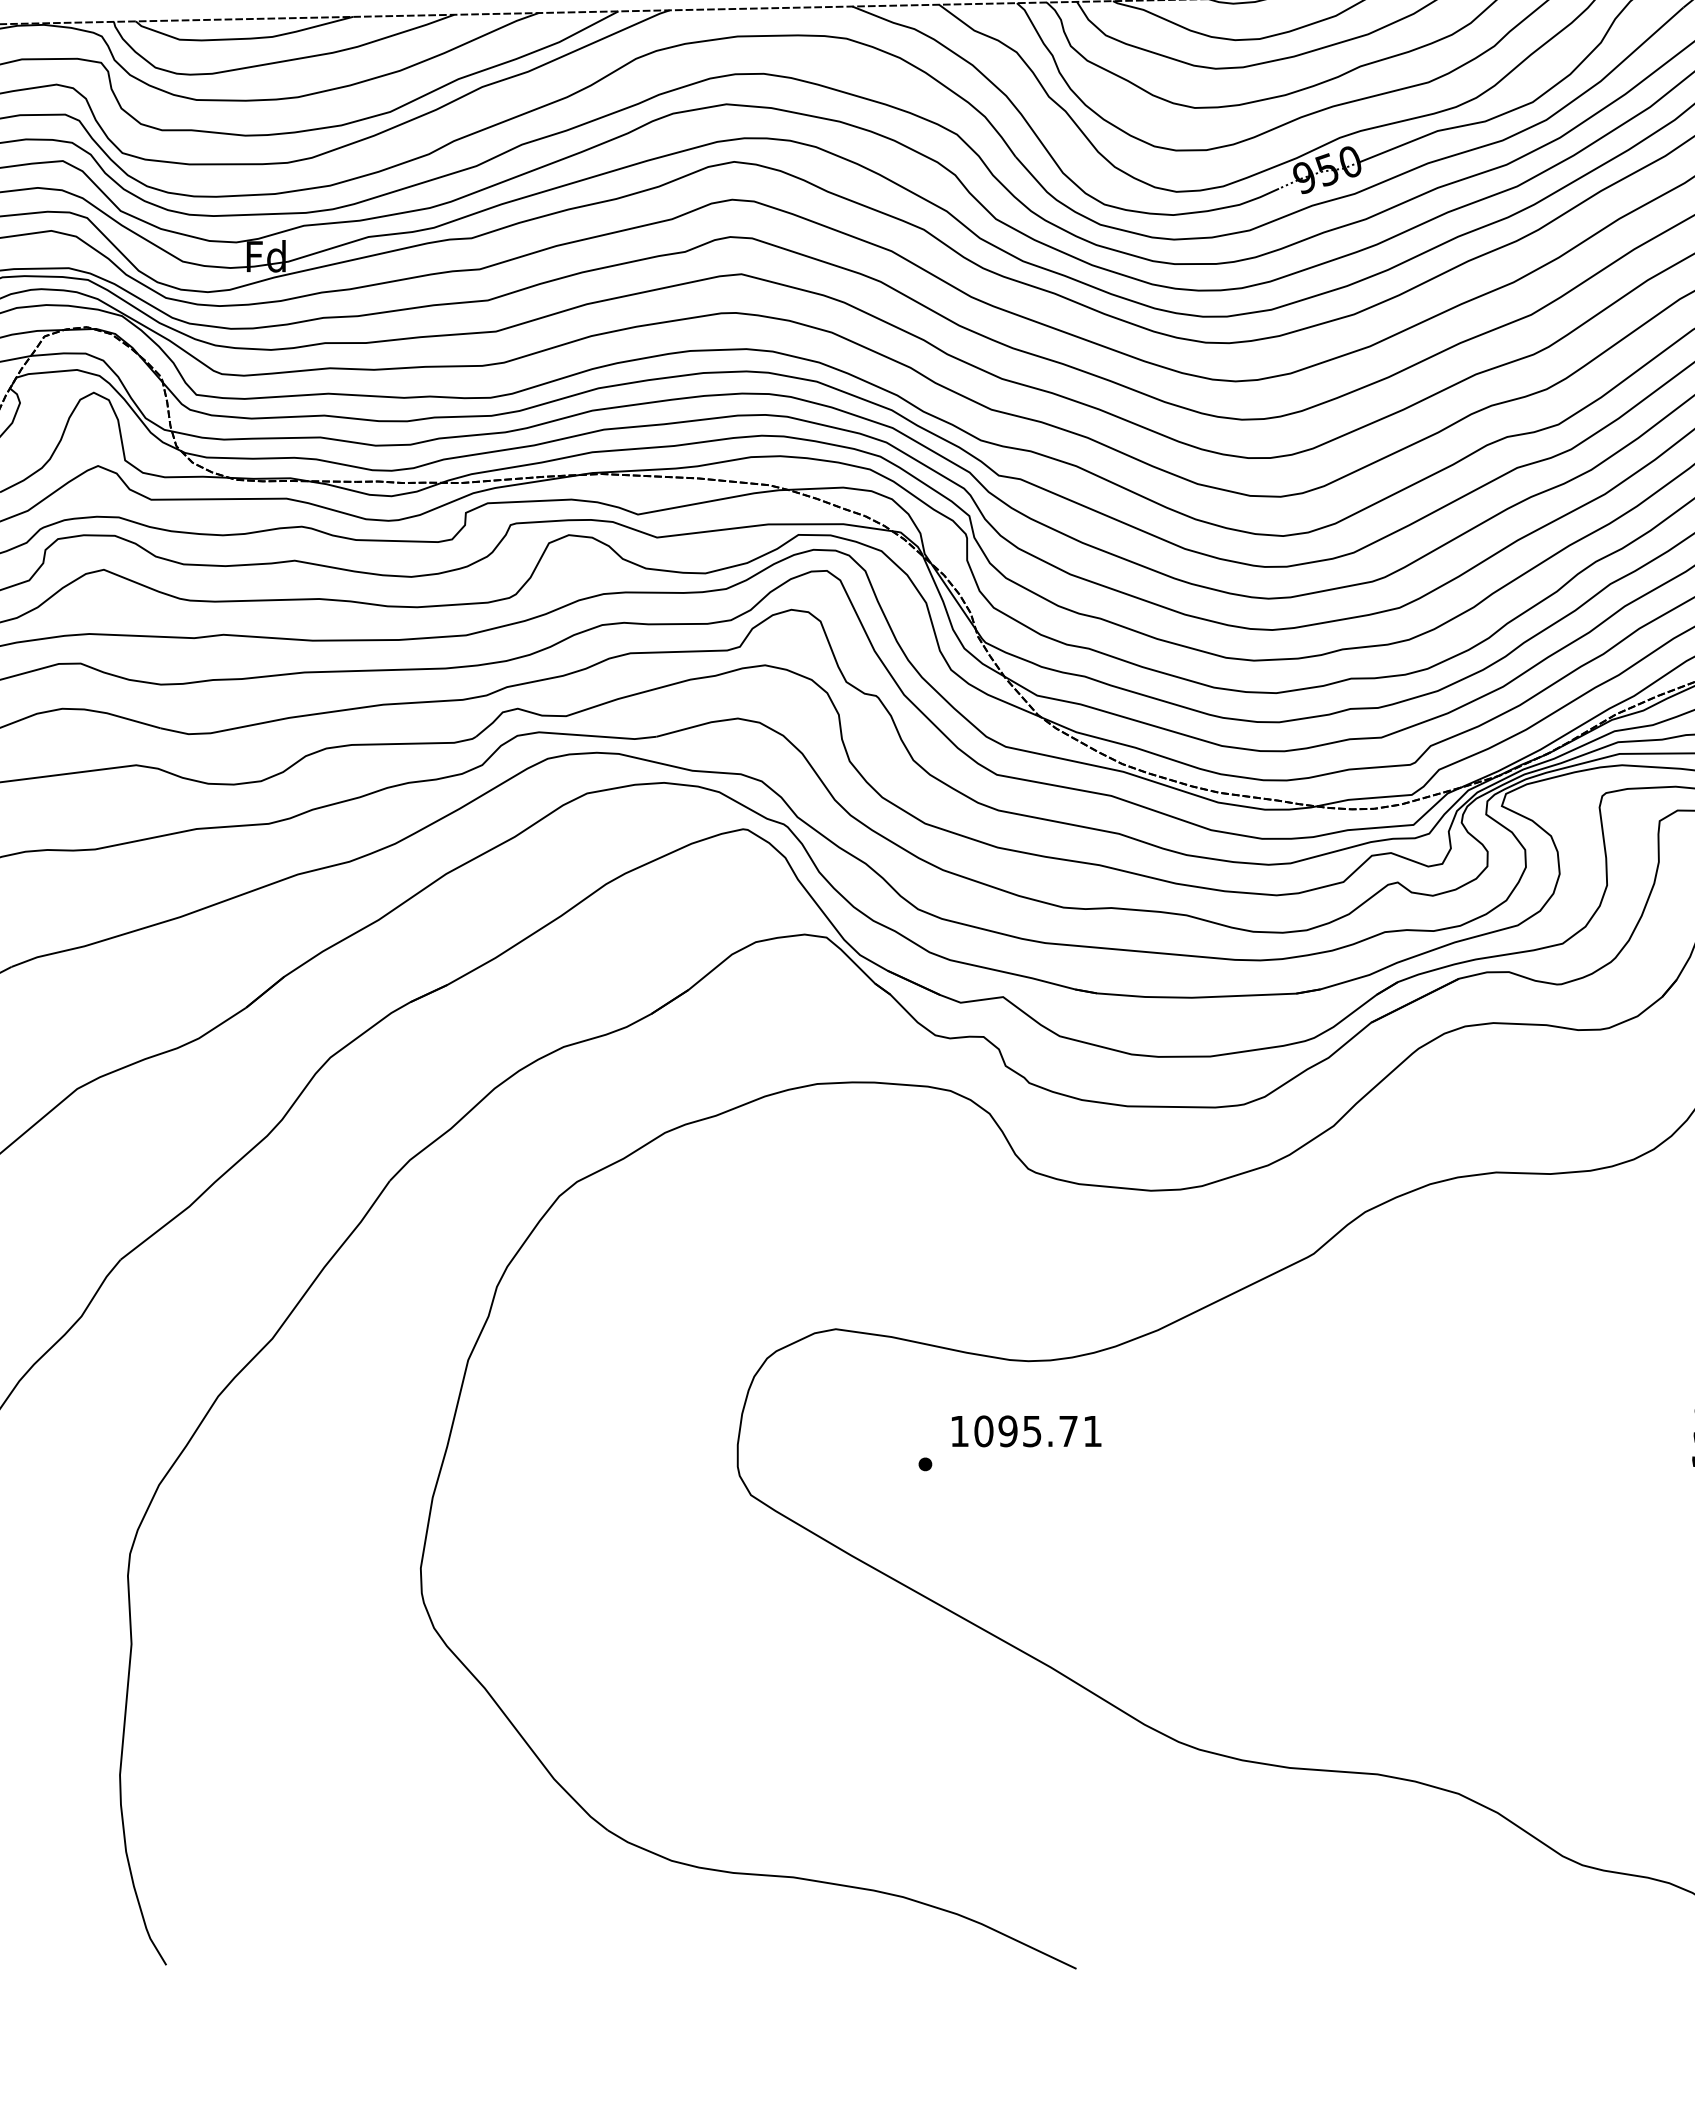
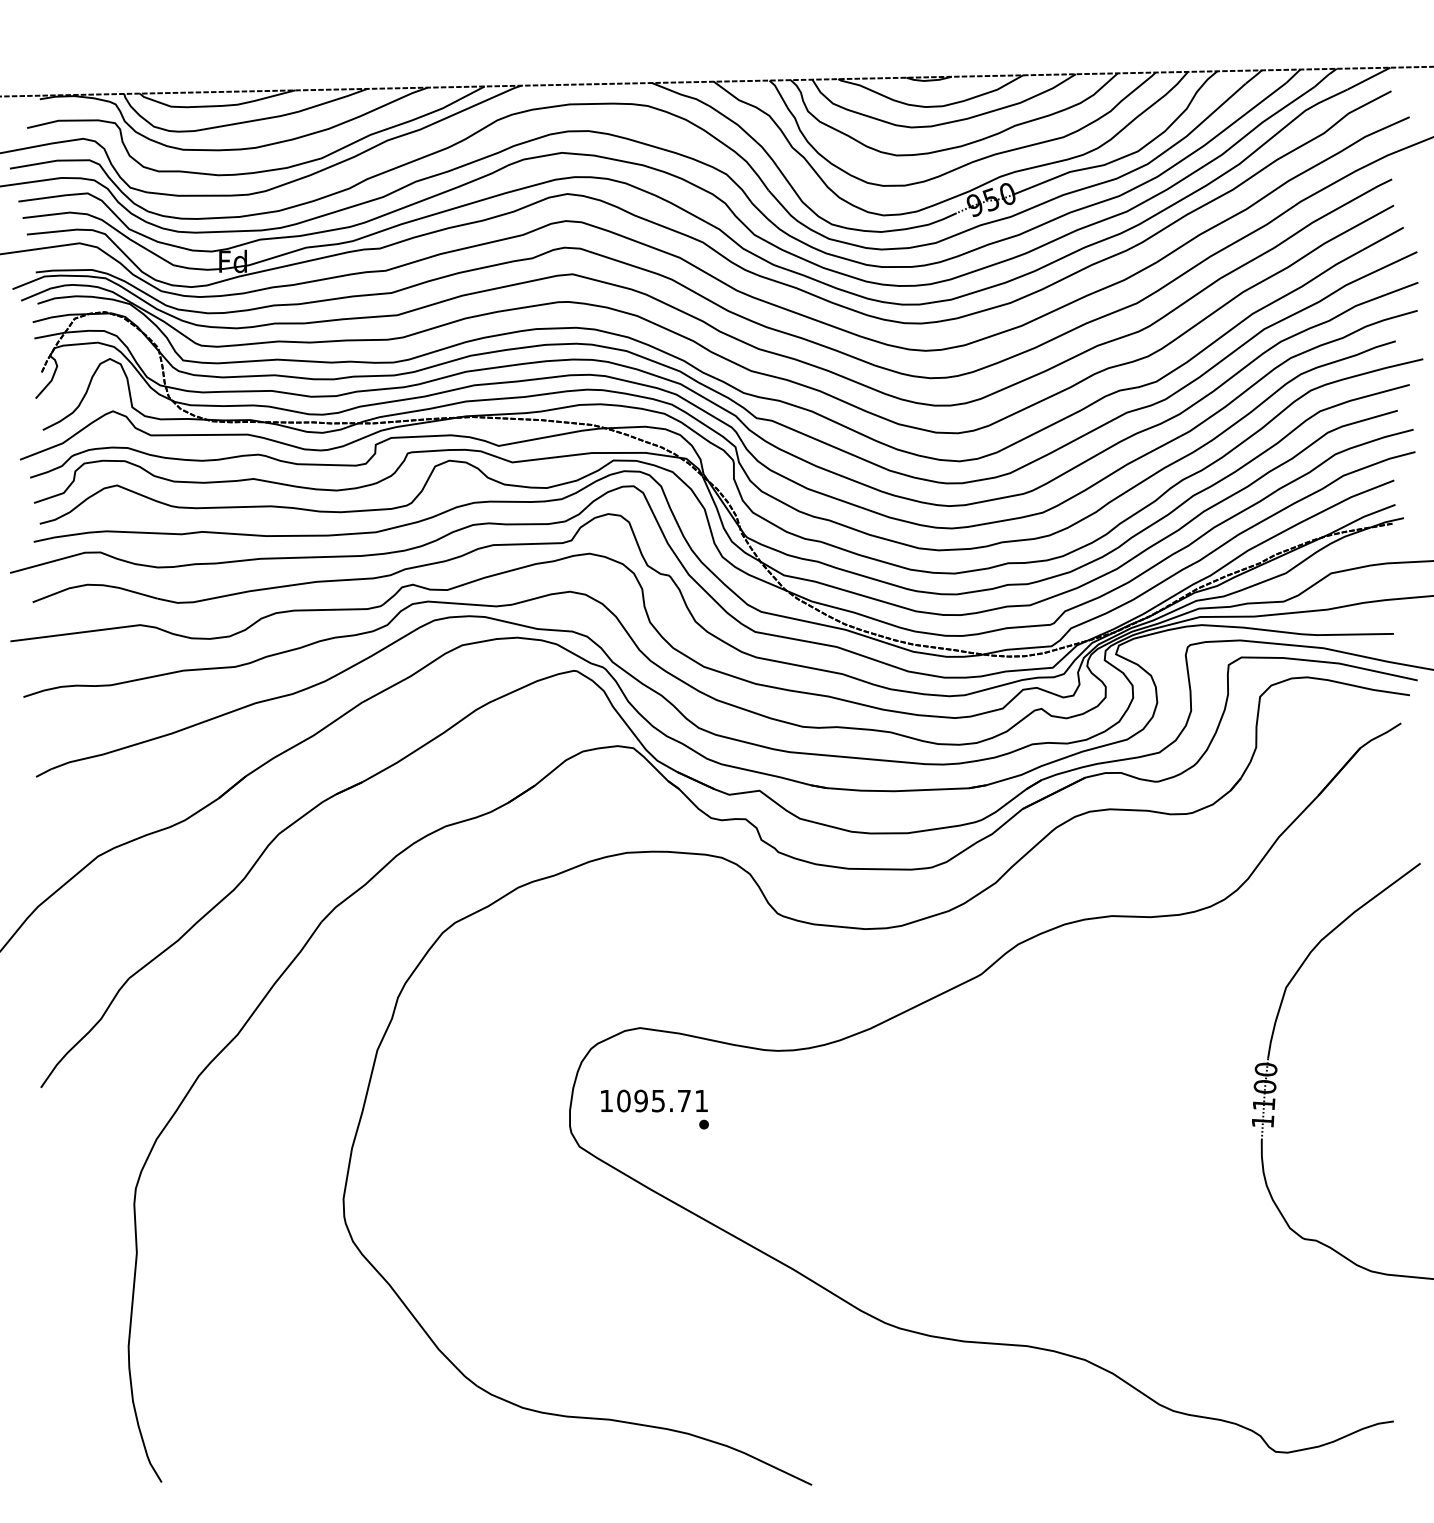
text: (1026, 1430) -> (654, 1100), moved

